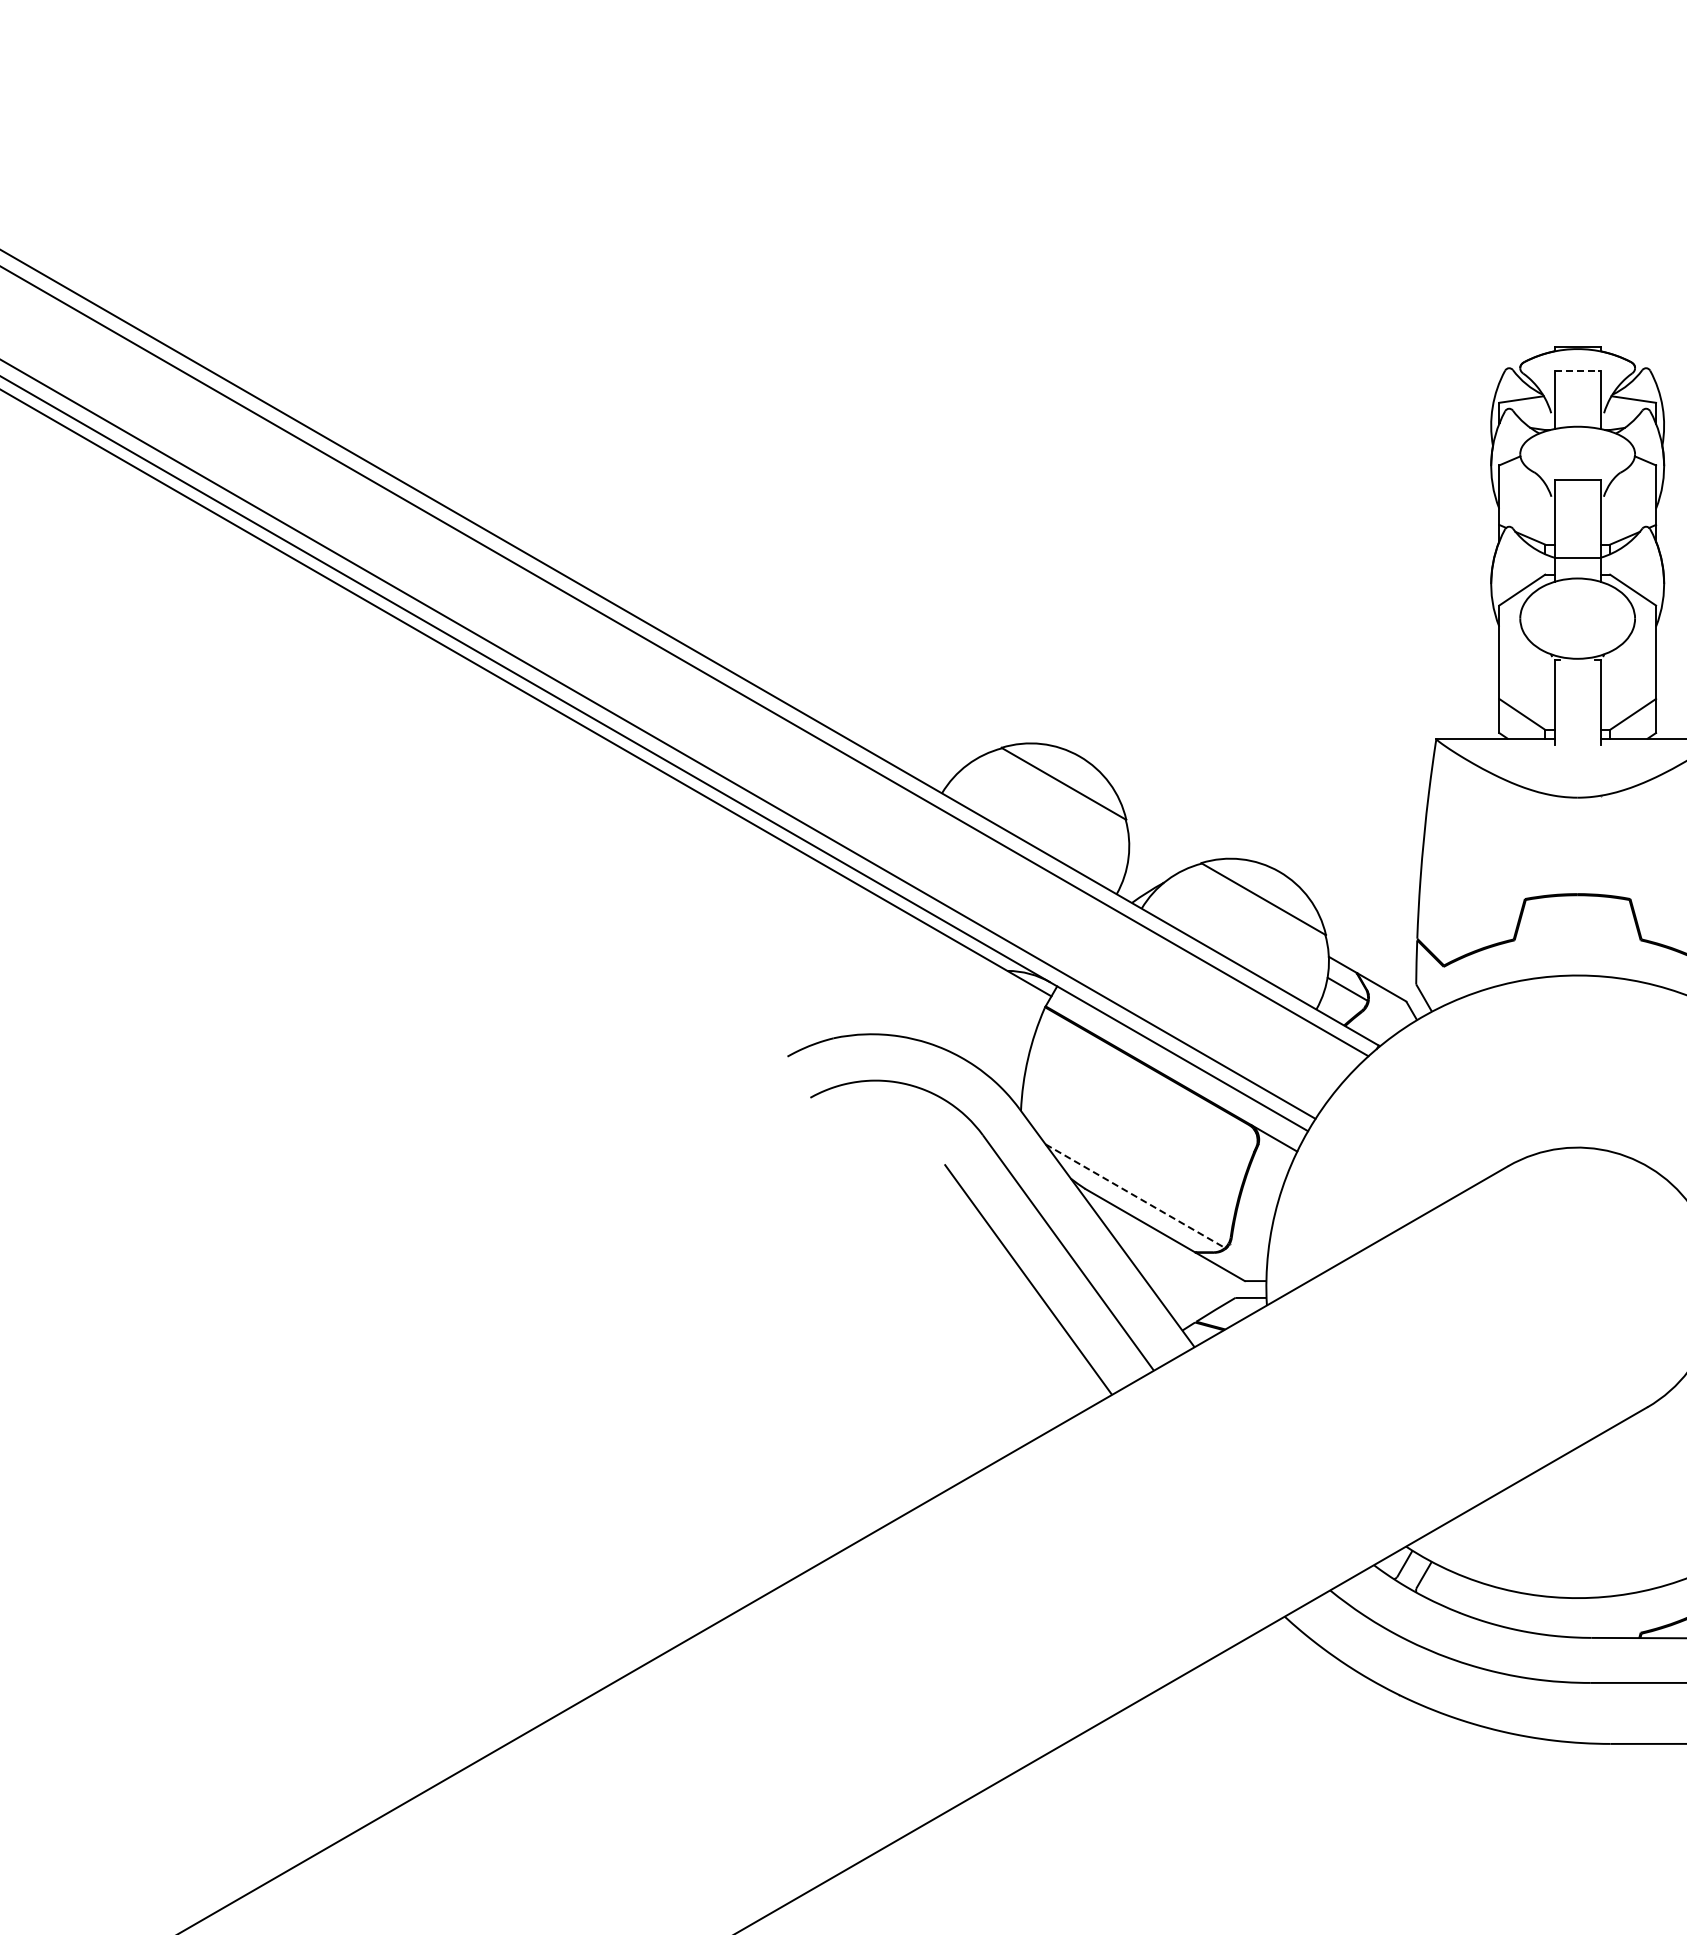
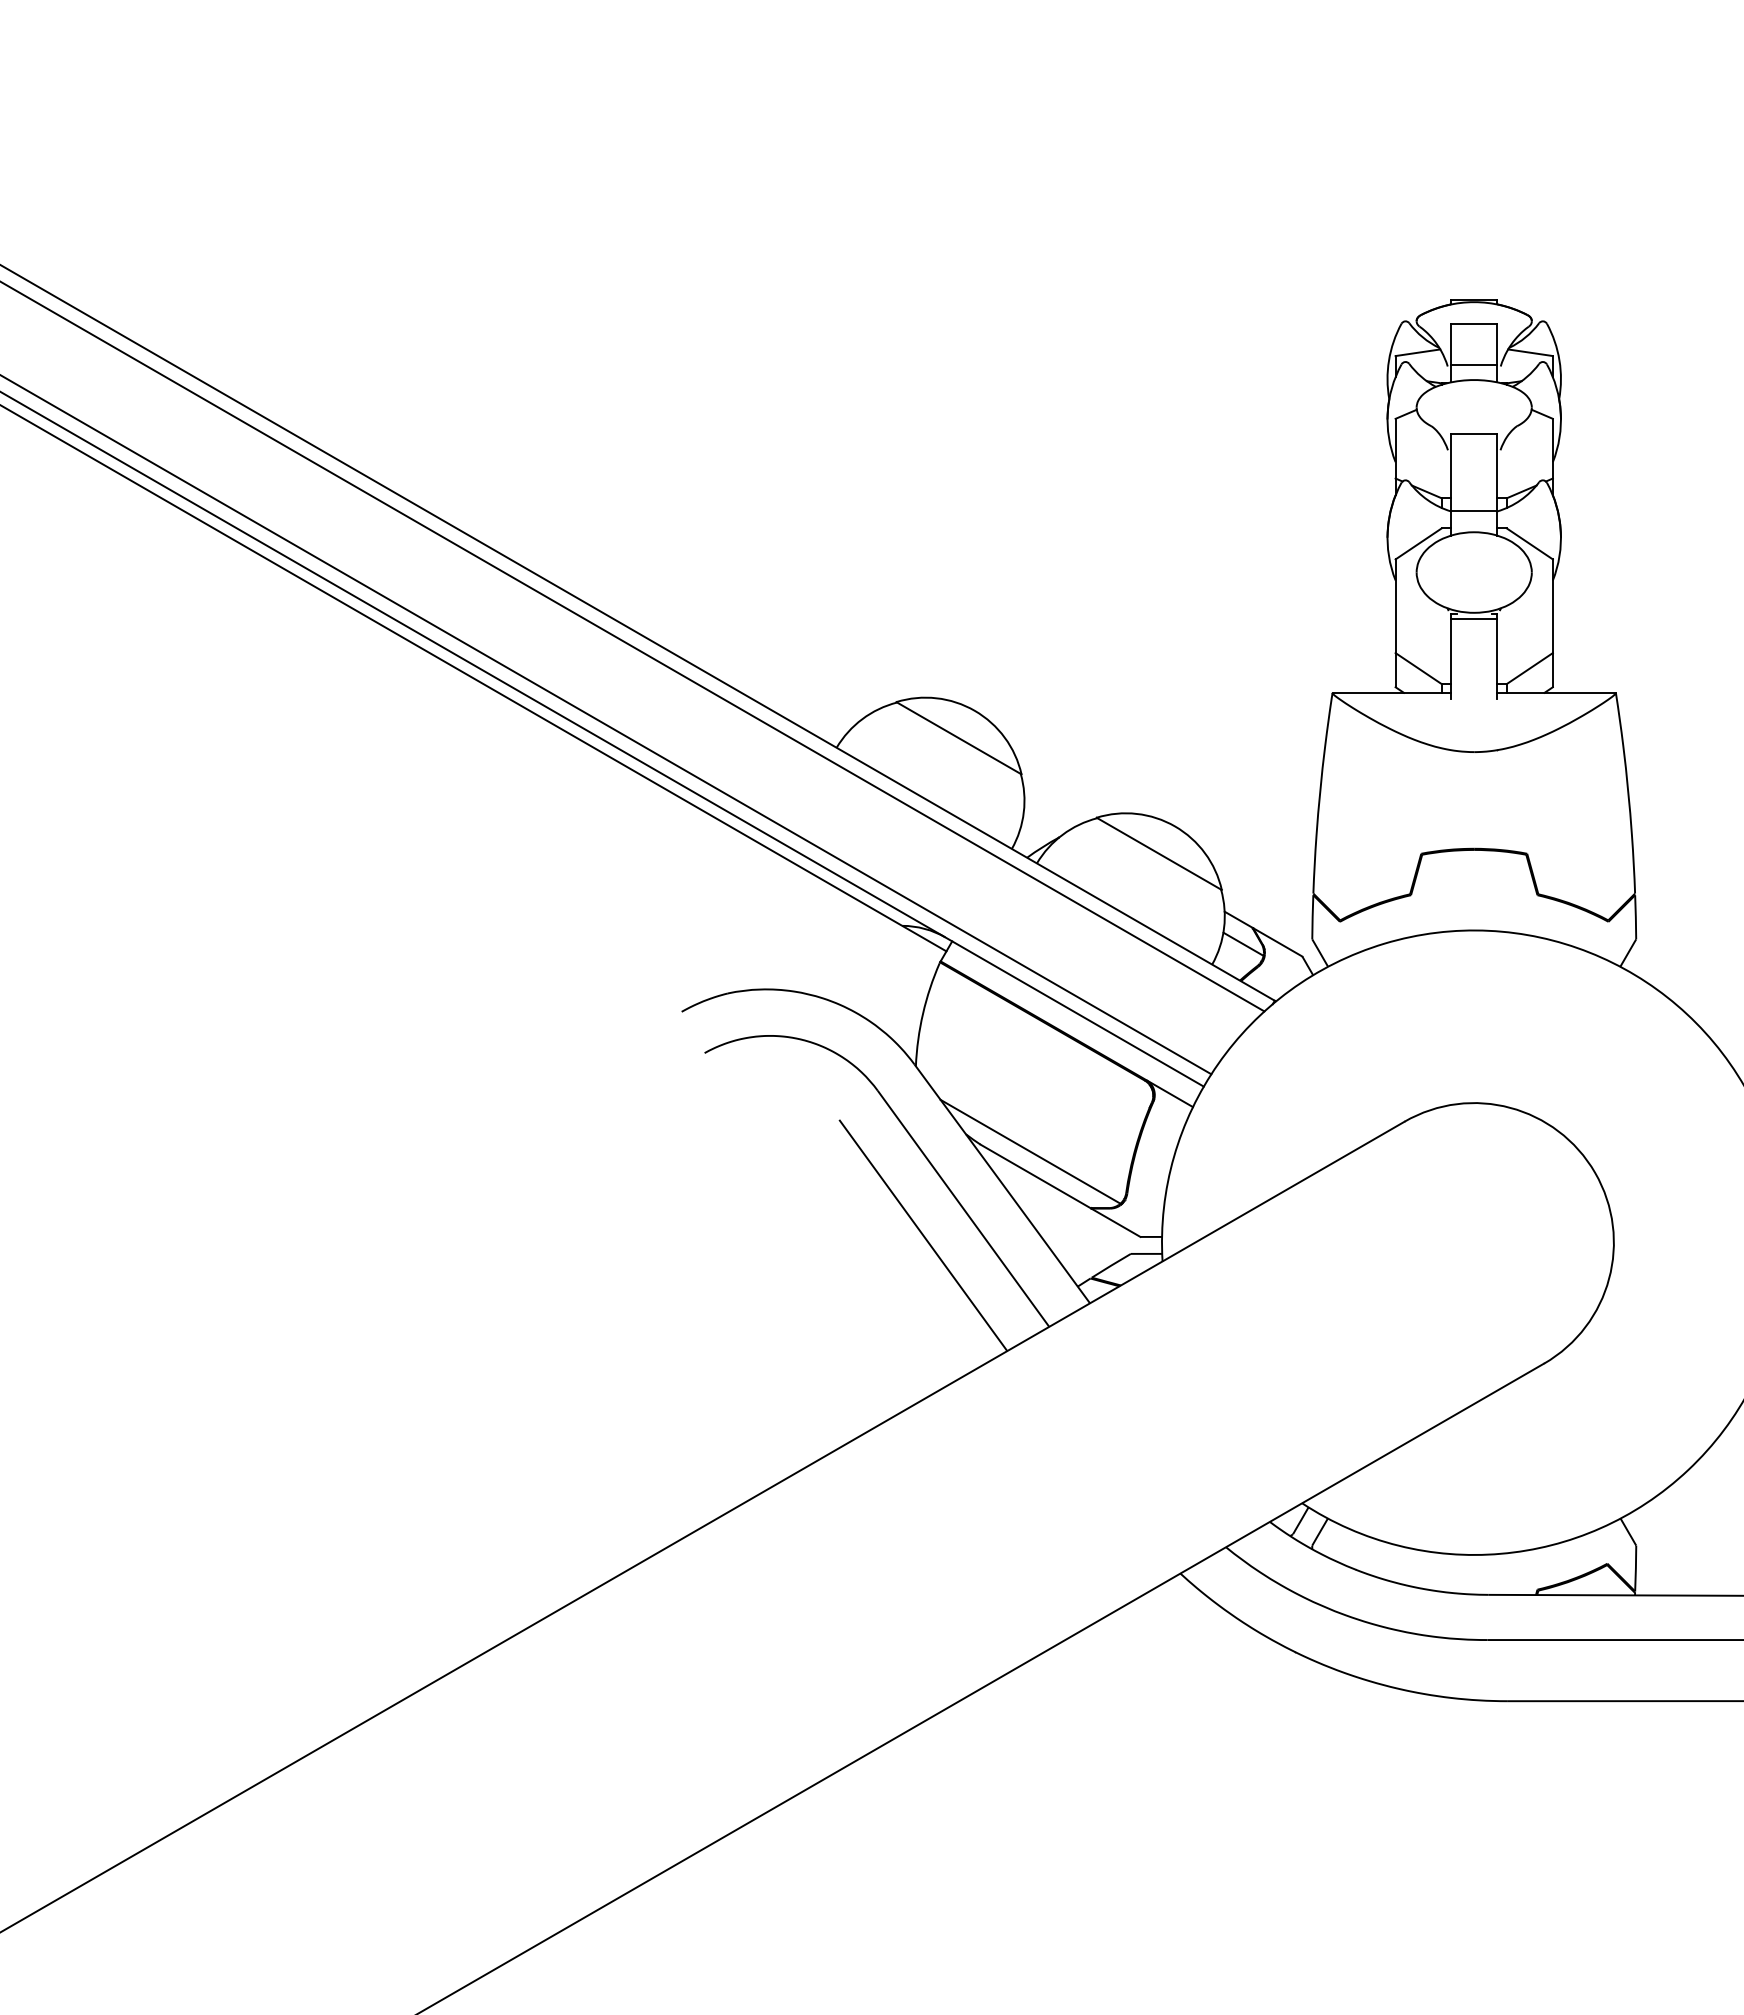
line: (1577, 371) -> (1474, 324), dashed -> solid
line: (1577, 411) -> (1474, 364), added
line: (1577, 665) -> (1474, 619), added
line: (1135, 1195) -> (1030, 1151), dashed -> solid

